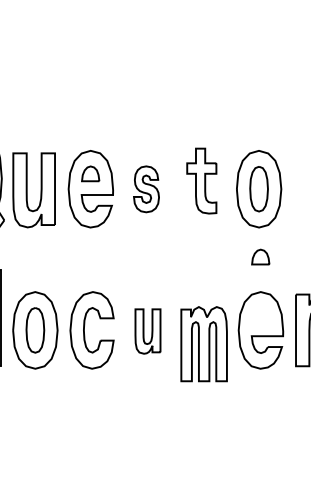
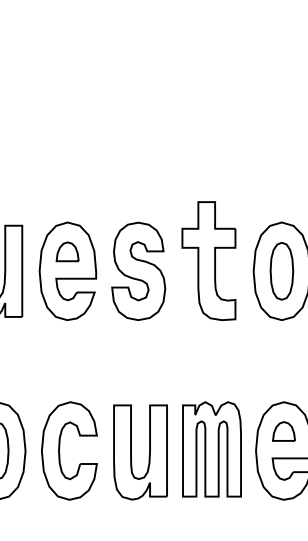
part: (201, 180) -> (208, 260), size x1.43
part: (146, 189) -> (138, 271), size x1.67
part: (260, 256) -> (283, 430), moved
part: (147, 331) -> (139, 452), size x1.67
part: (203, 344) -> (211, 449), moved

